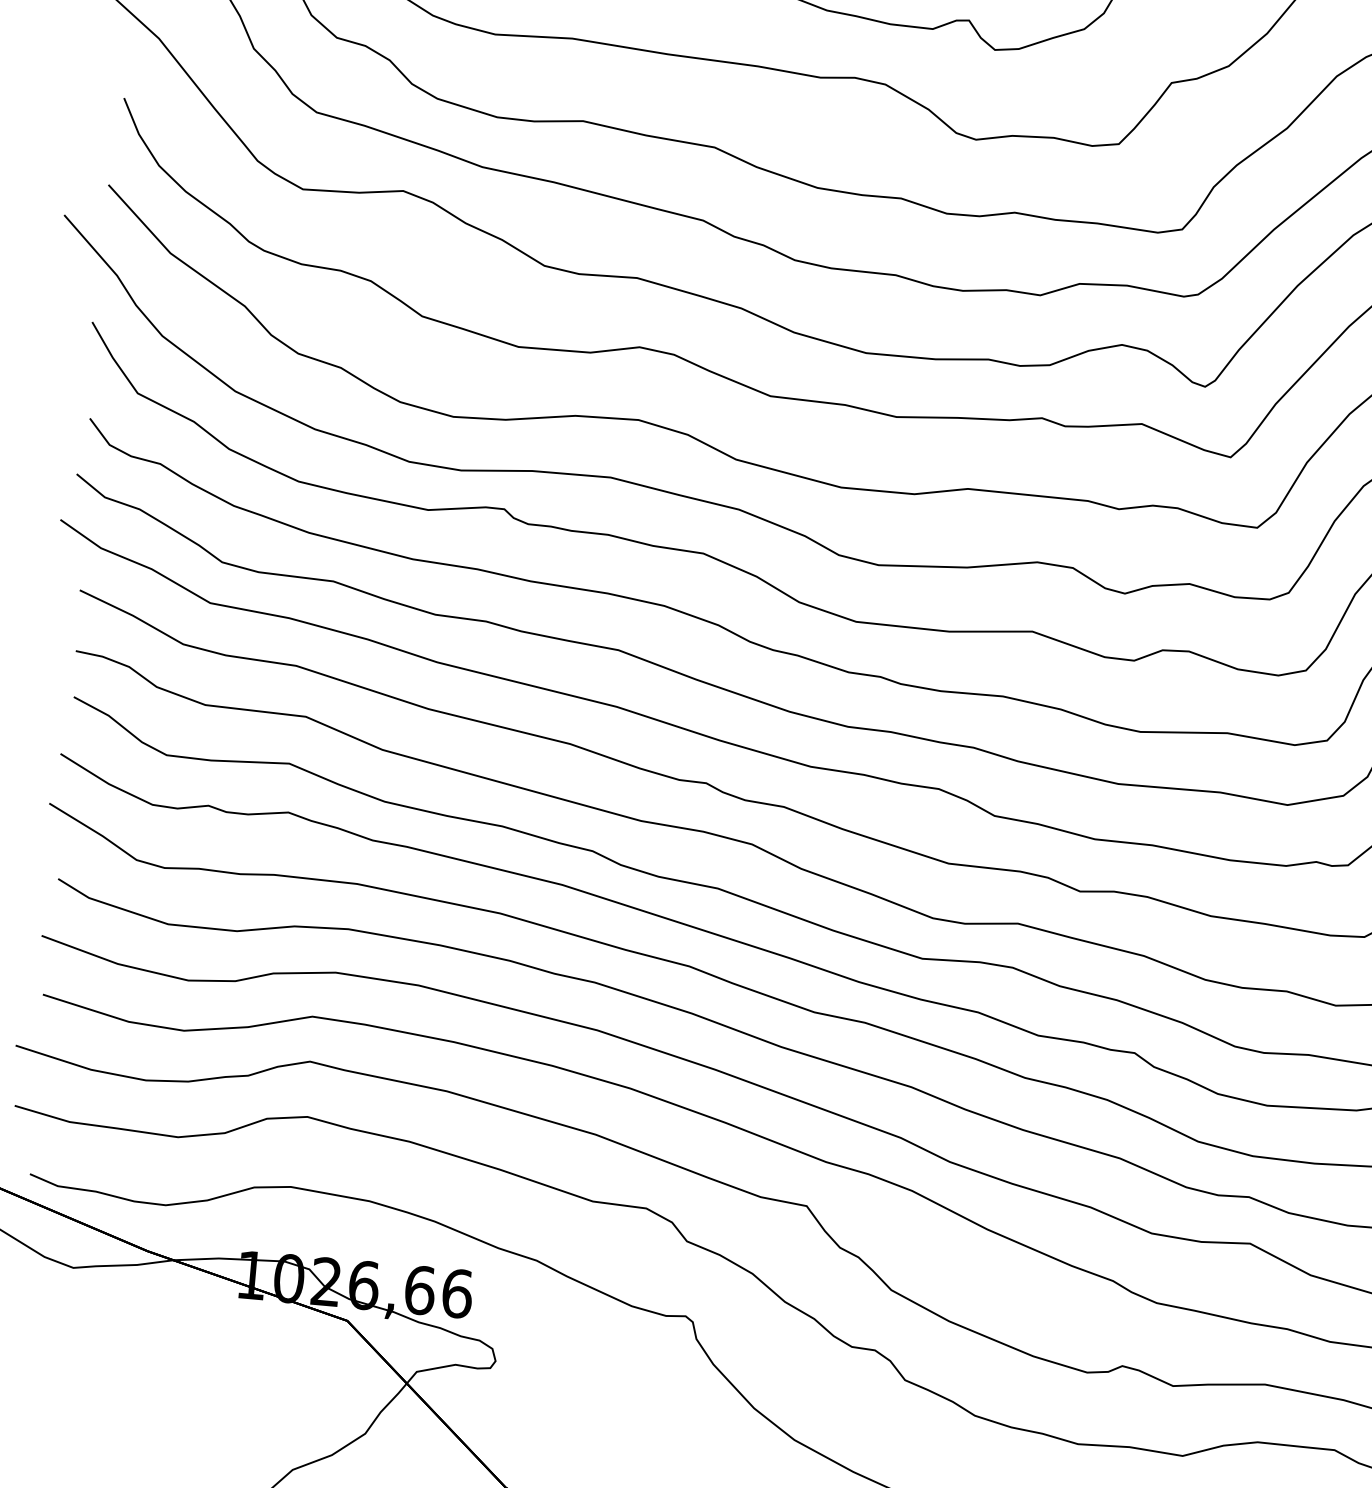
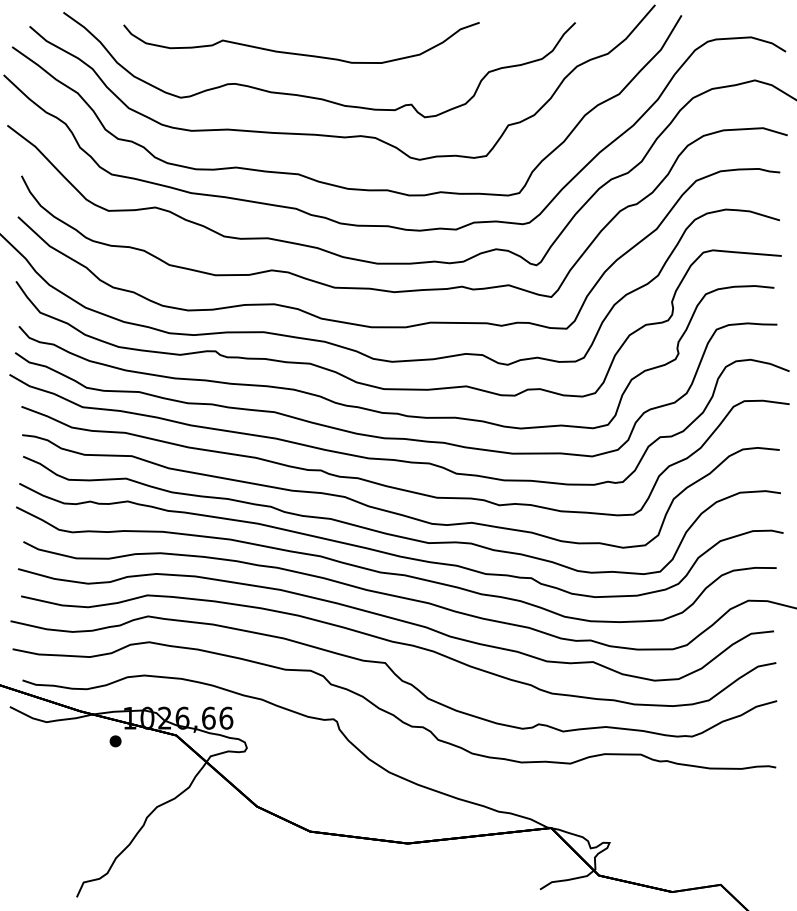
part: (216, 1322) -> (115, 741), added

